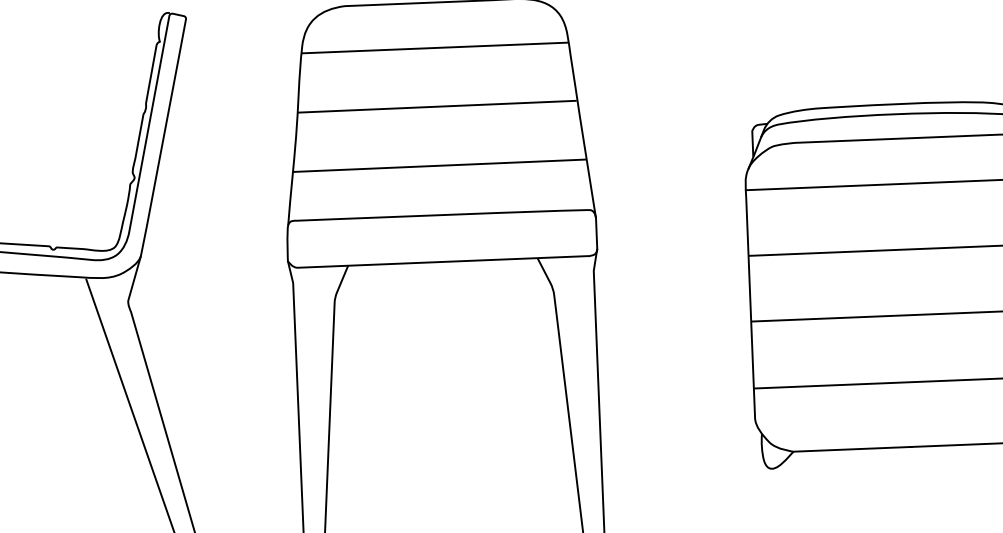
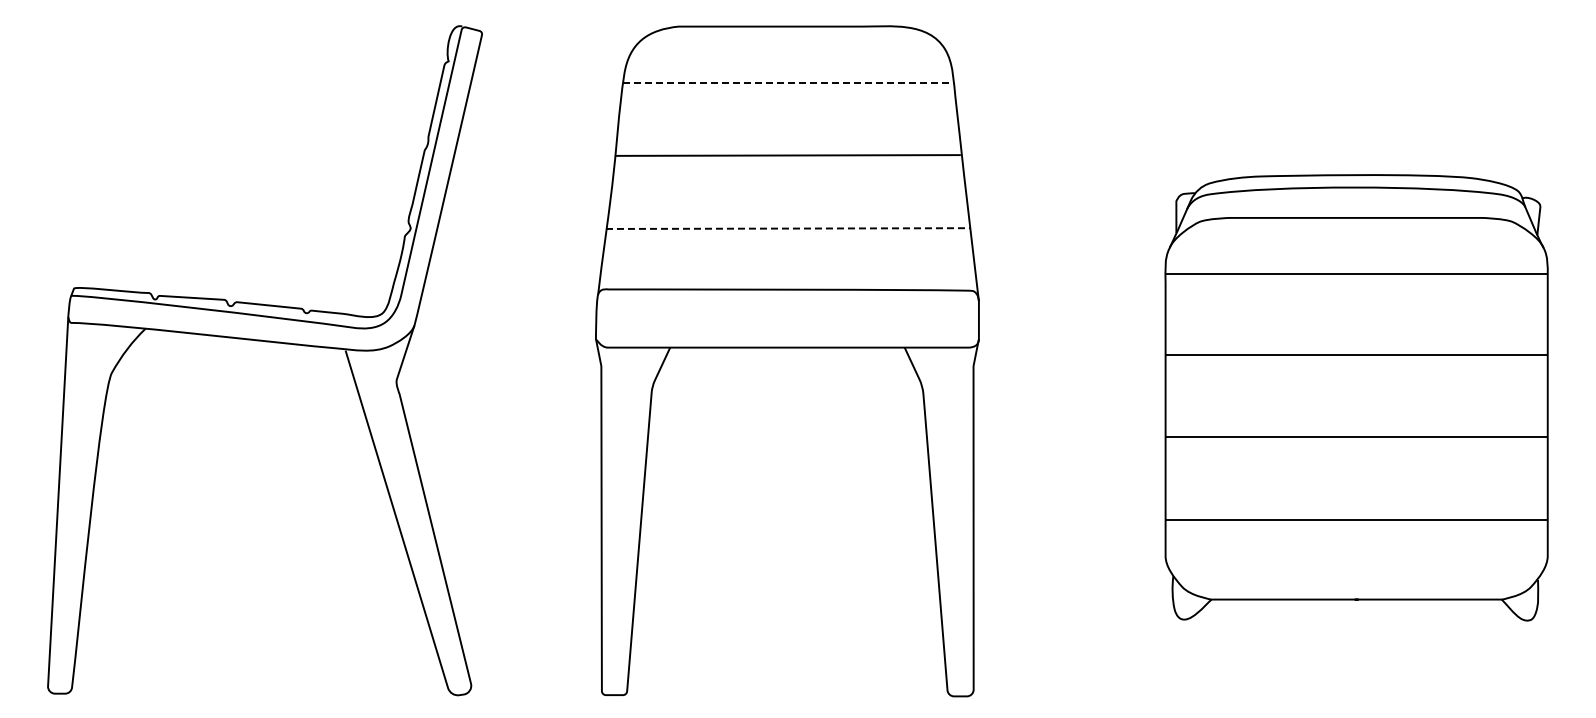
line: (435, 47) -> (788, 82), solid -> dashed
line: (439, 165) -> (788, 228), solid -> dashed

